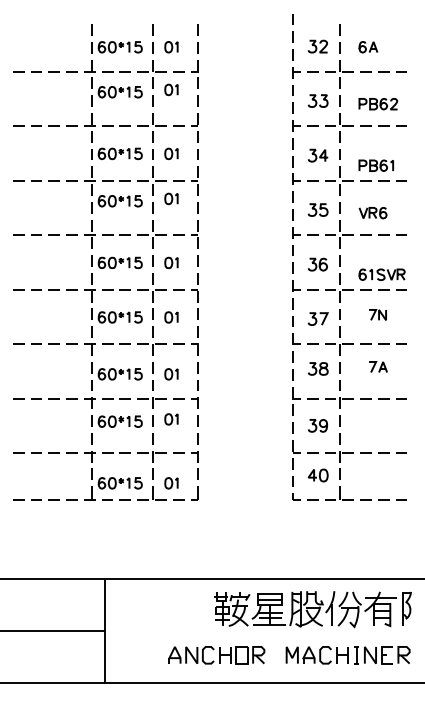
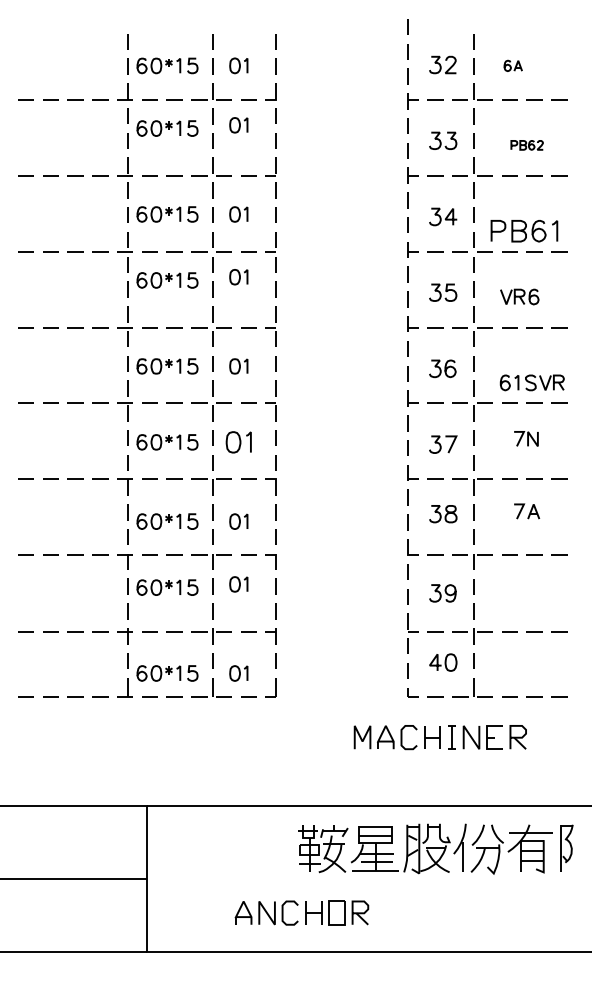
part: (368, 47) -> (513, 66), size x0.7
part: (378, 104) -> (527, 145), size x0.6
part: (375, 165) -> (523, 230), size x1.4
part: (171, 317) -> (238, 442), size x1.4
part: (347, 655) -> (439, 737), moved

